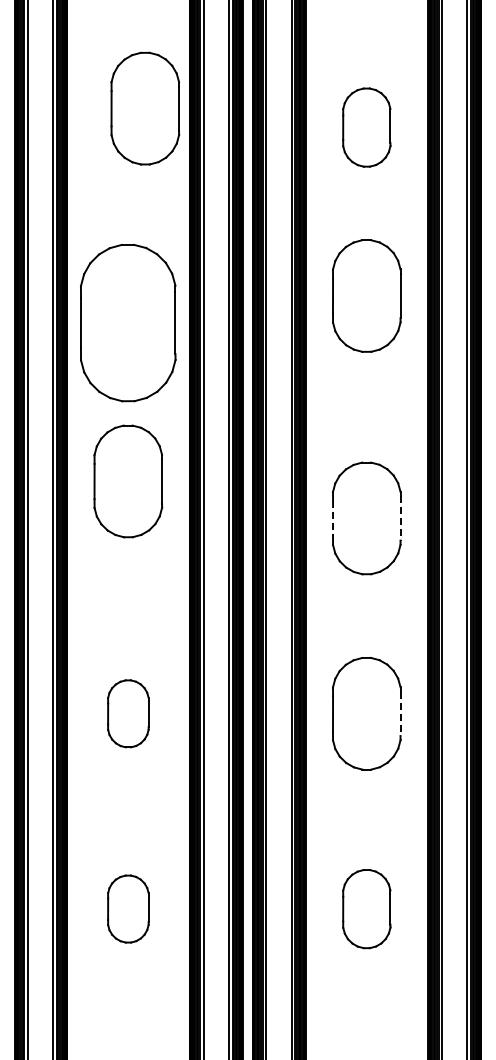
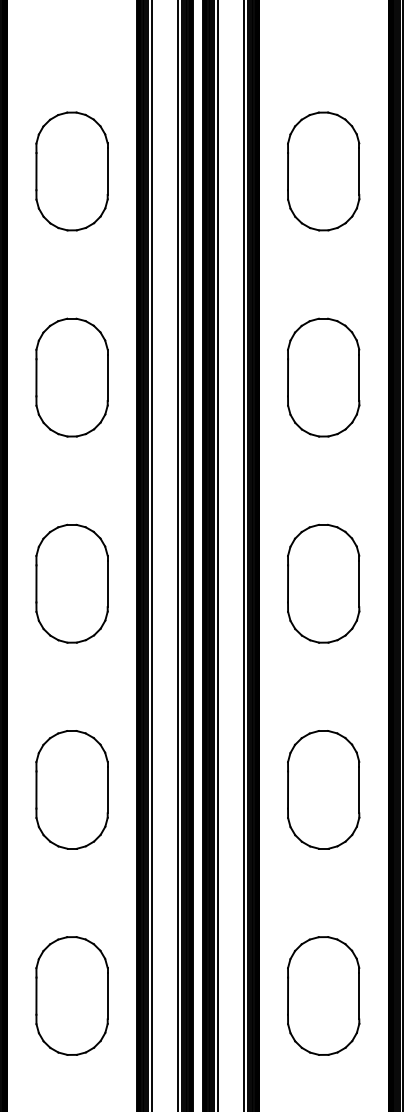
part: (145, 108) -> (72, 171), moved
part: (366, 127) -> (323, 171), size x1.43
part: (366, 295) -> (323, 377), moved
part: (128, 322) -> (72, 377), size x0.71
part: (128, 481) -> (72, 583), moved
line: (333, 518) -> (288, 583), dashed -> solid
line: (400, 519) -> (359, 584), dashed -> solid
part: (128, 713) -> (72, 789), size x1.67
line: (400, 714) -> (359, 790), dashed -> solid
part: (128, 908) -> (72, 995), size x1.67
part: (366, 908) -> (323, 995), size x1.43

